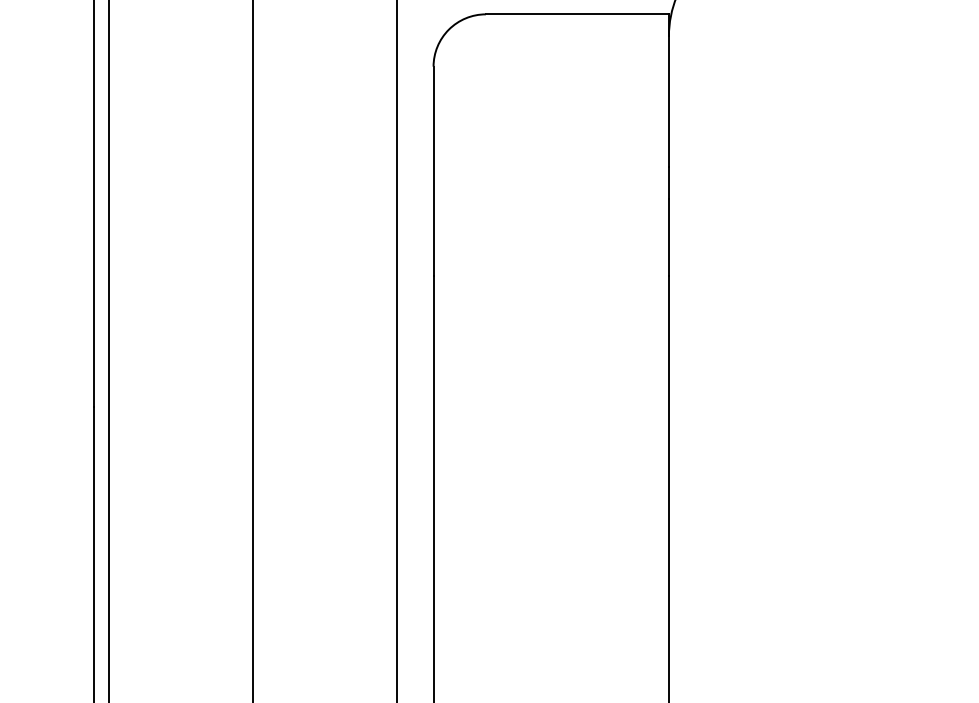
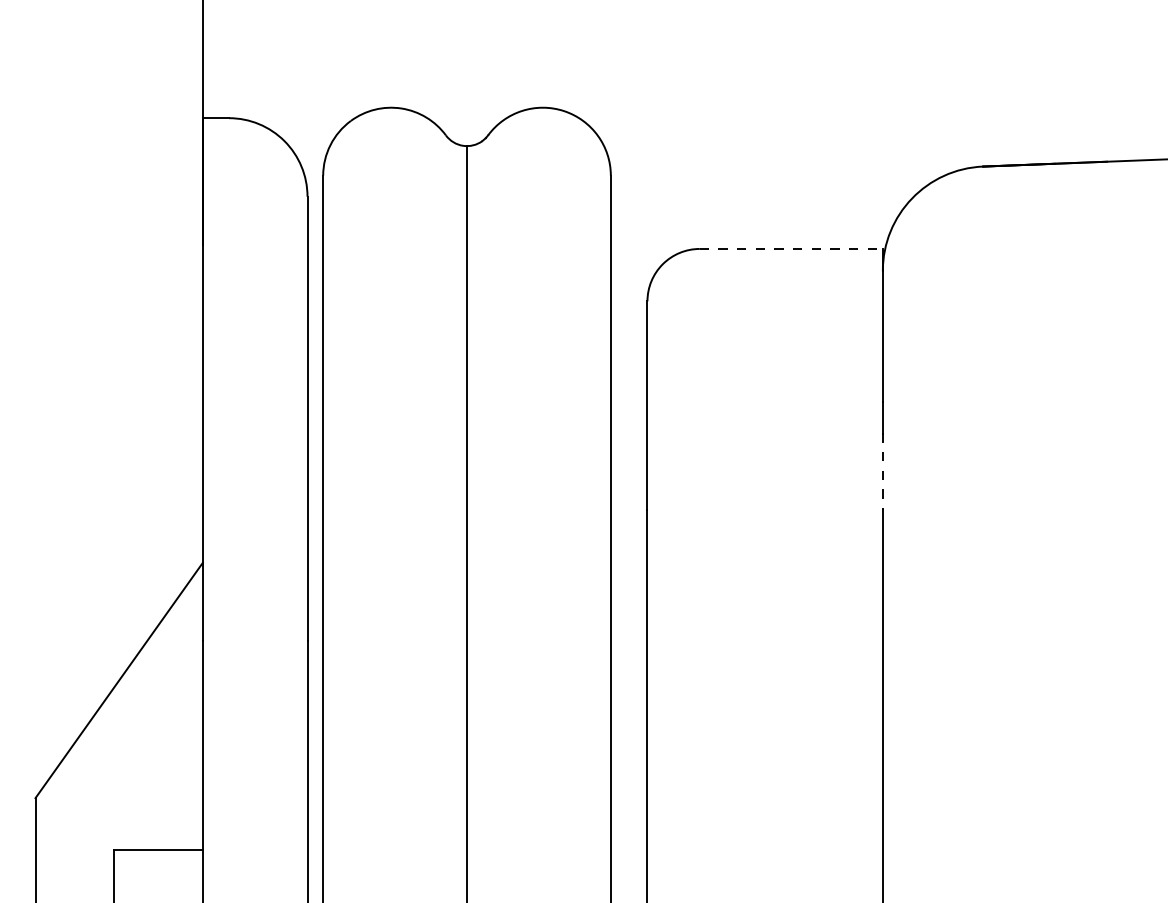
line: (577, 13) -> (791, 248), solid -> dashed
line: (668, 236) -> (882, 471), solid -> dashed

